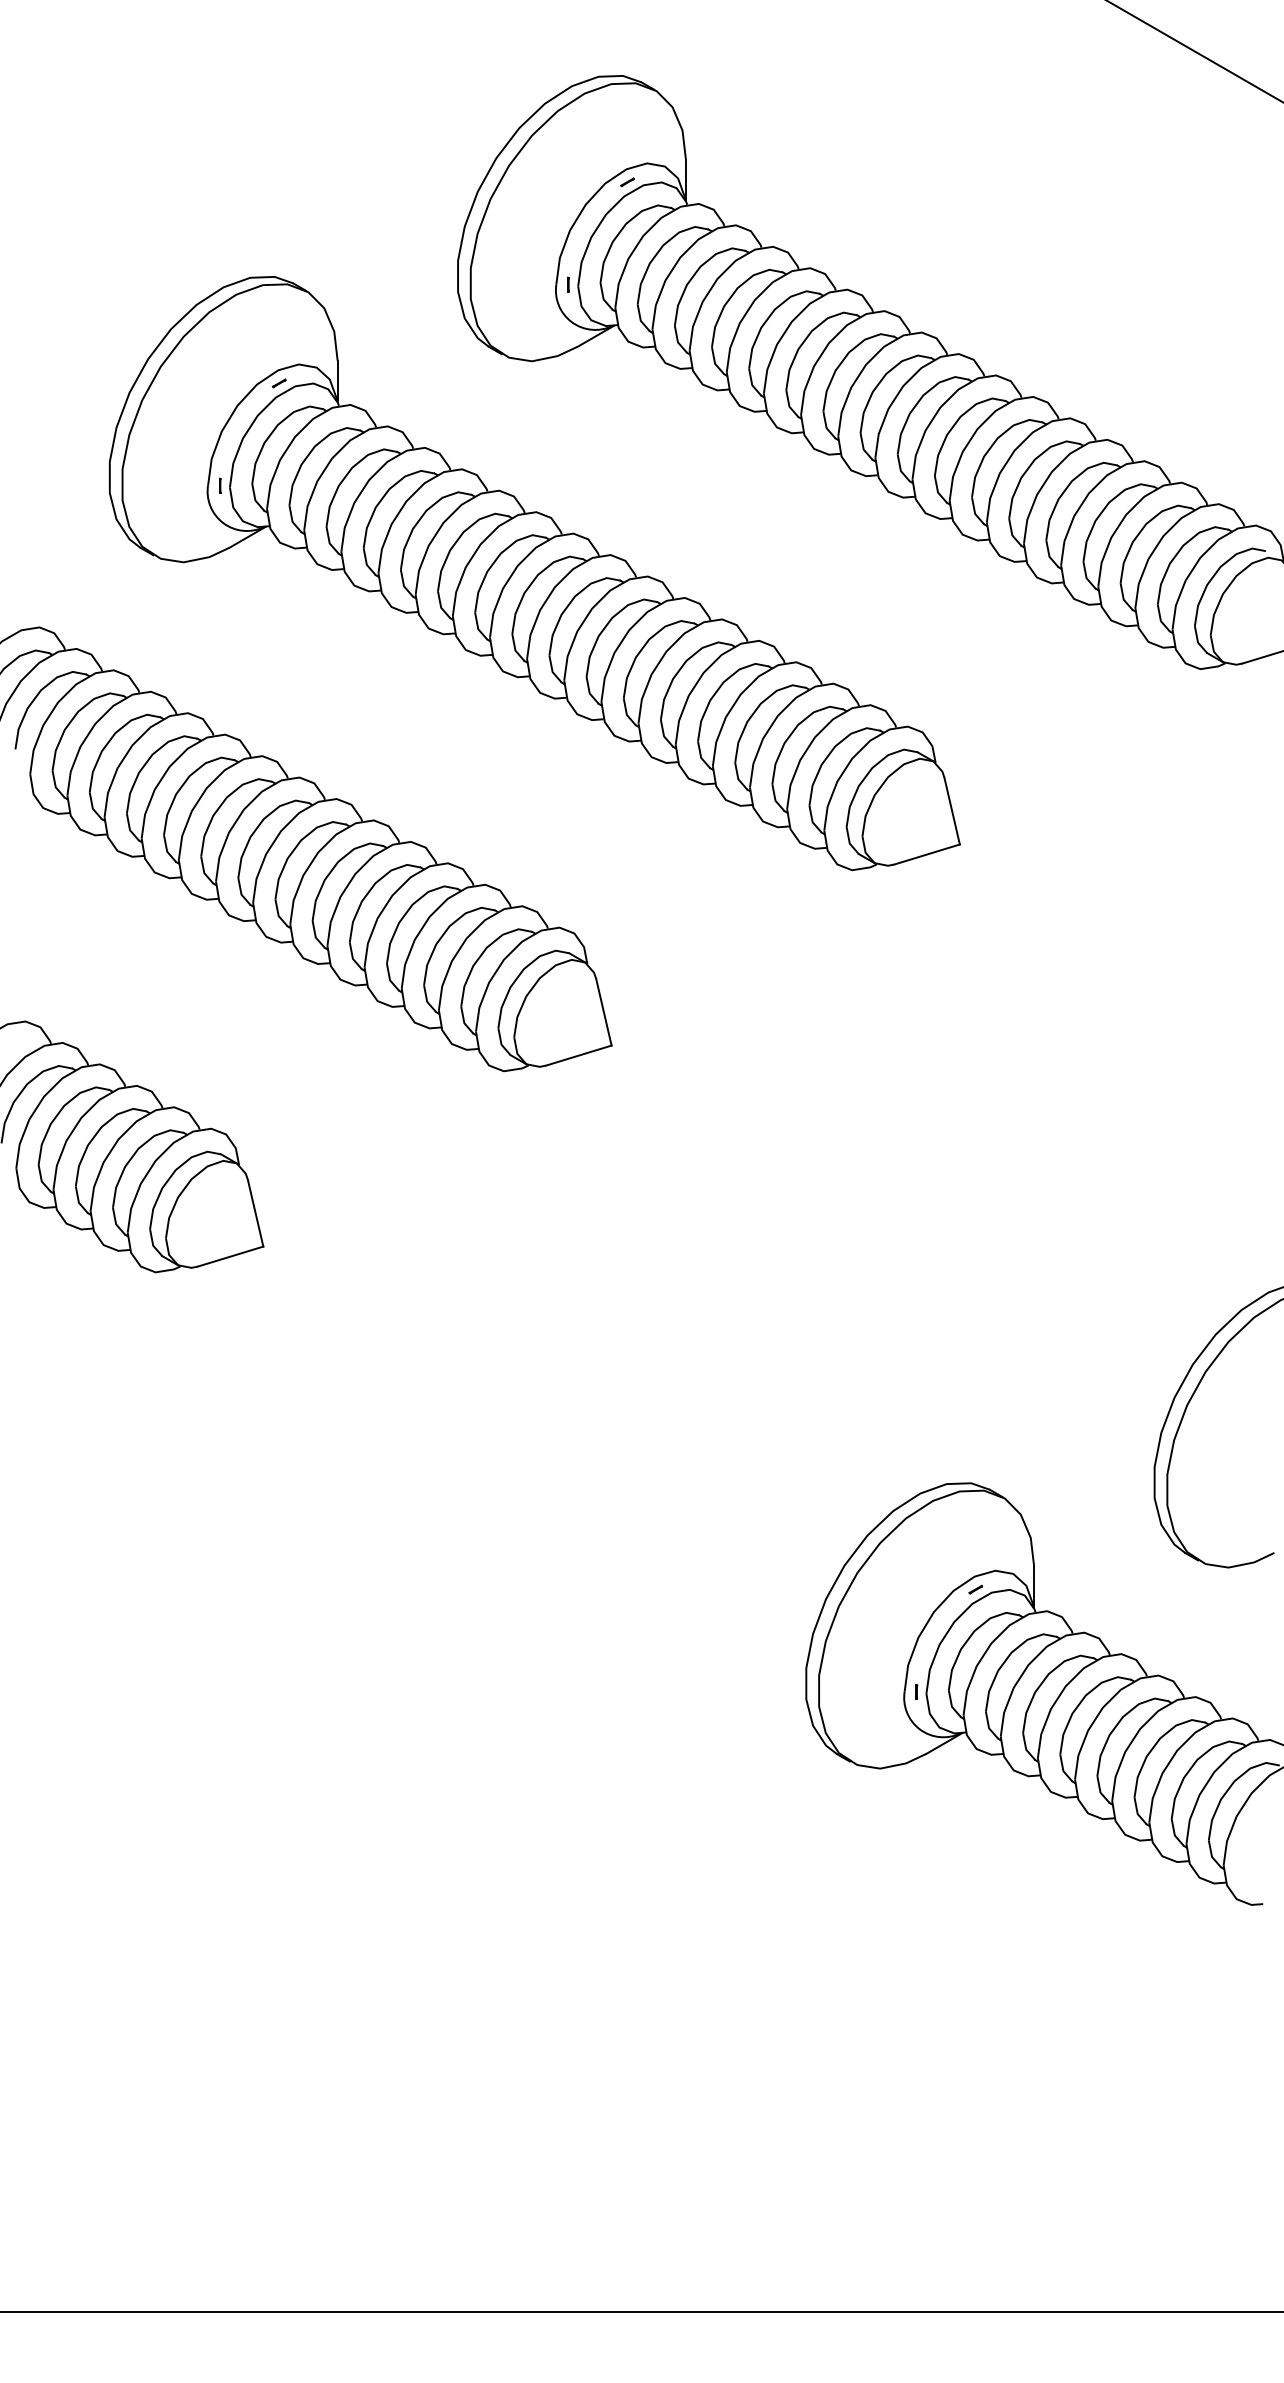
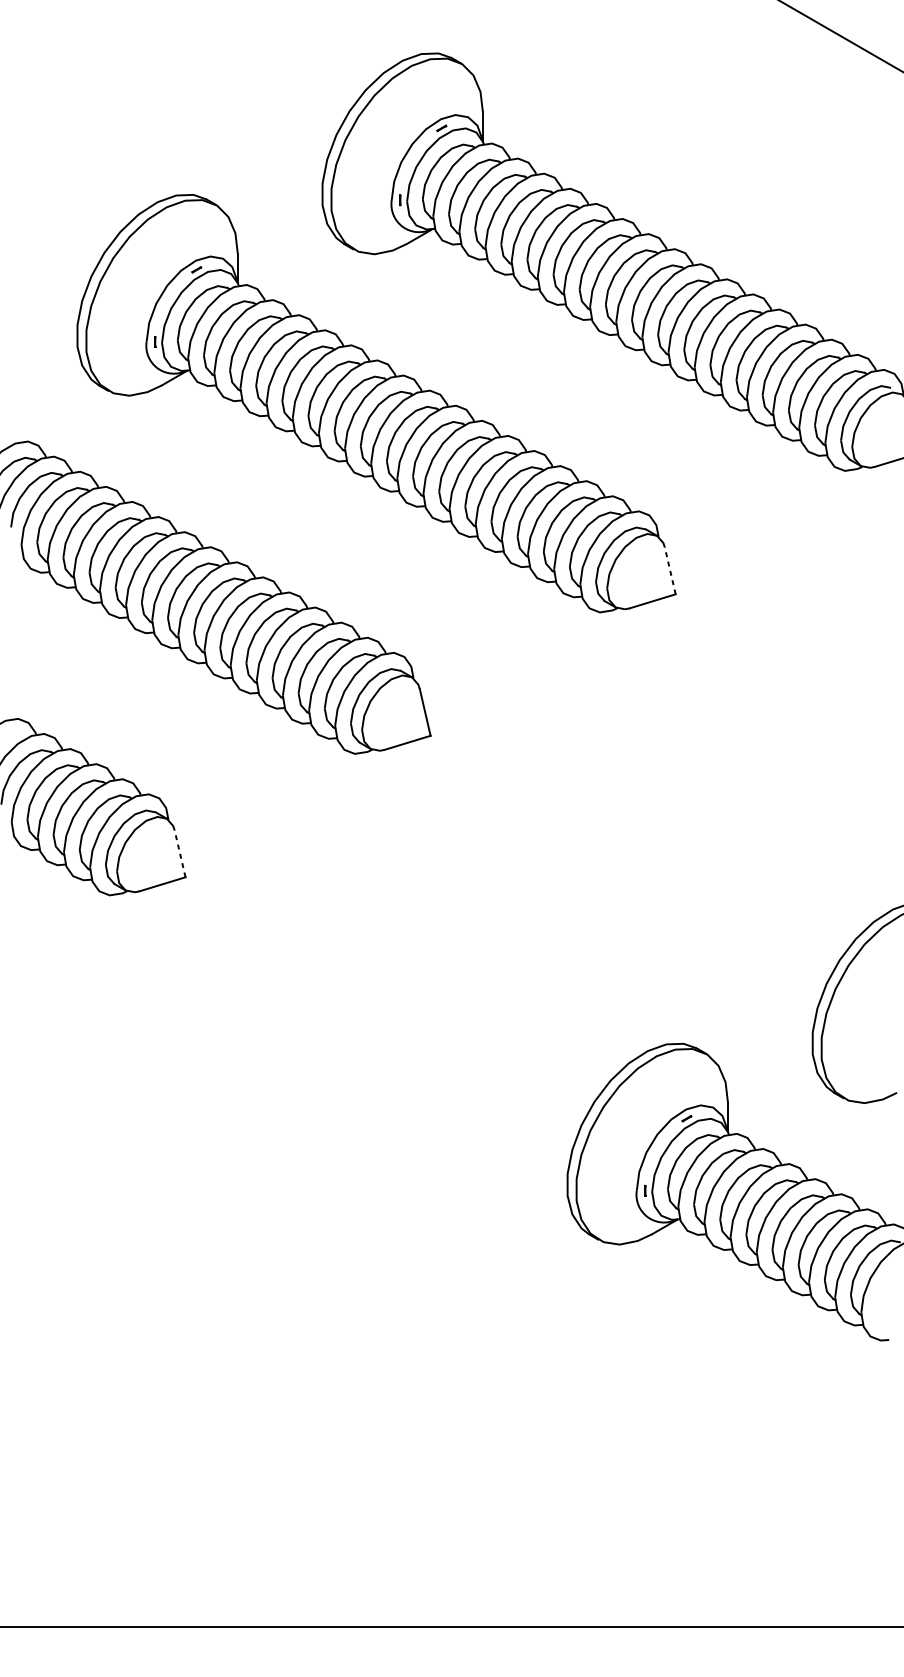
line: (952, 810) -> (670, 570), solid -> dashed
line: (255, 1212) -> (180, 853), solid -> dashed

